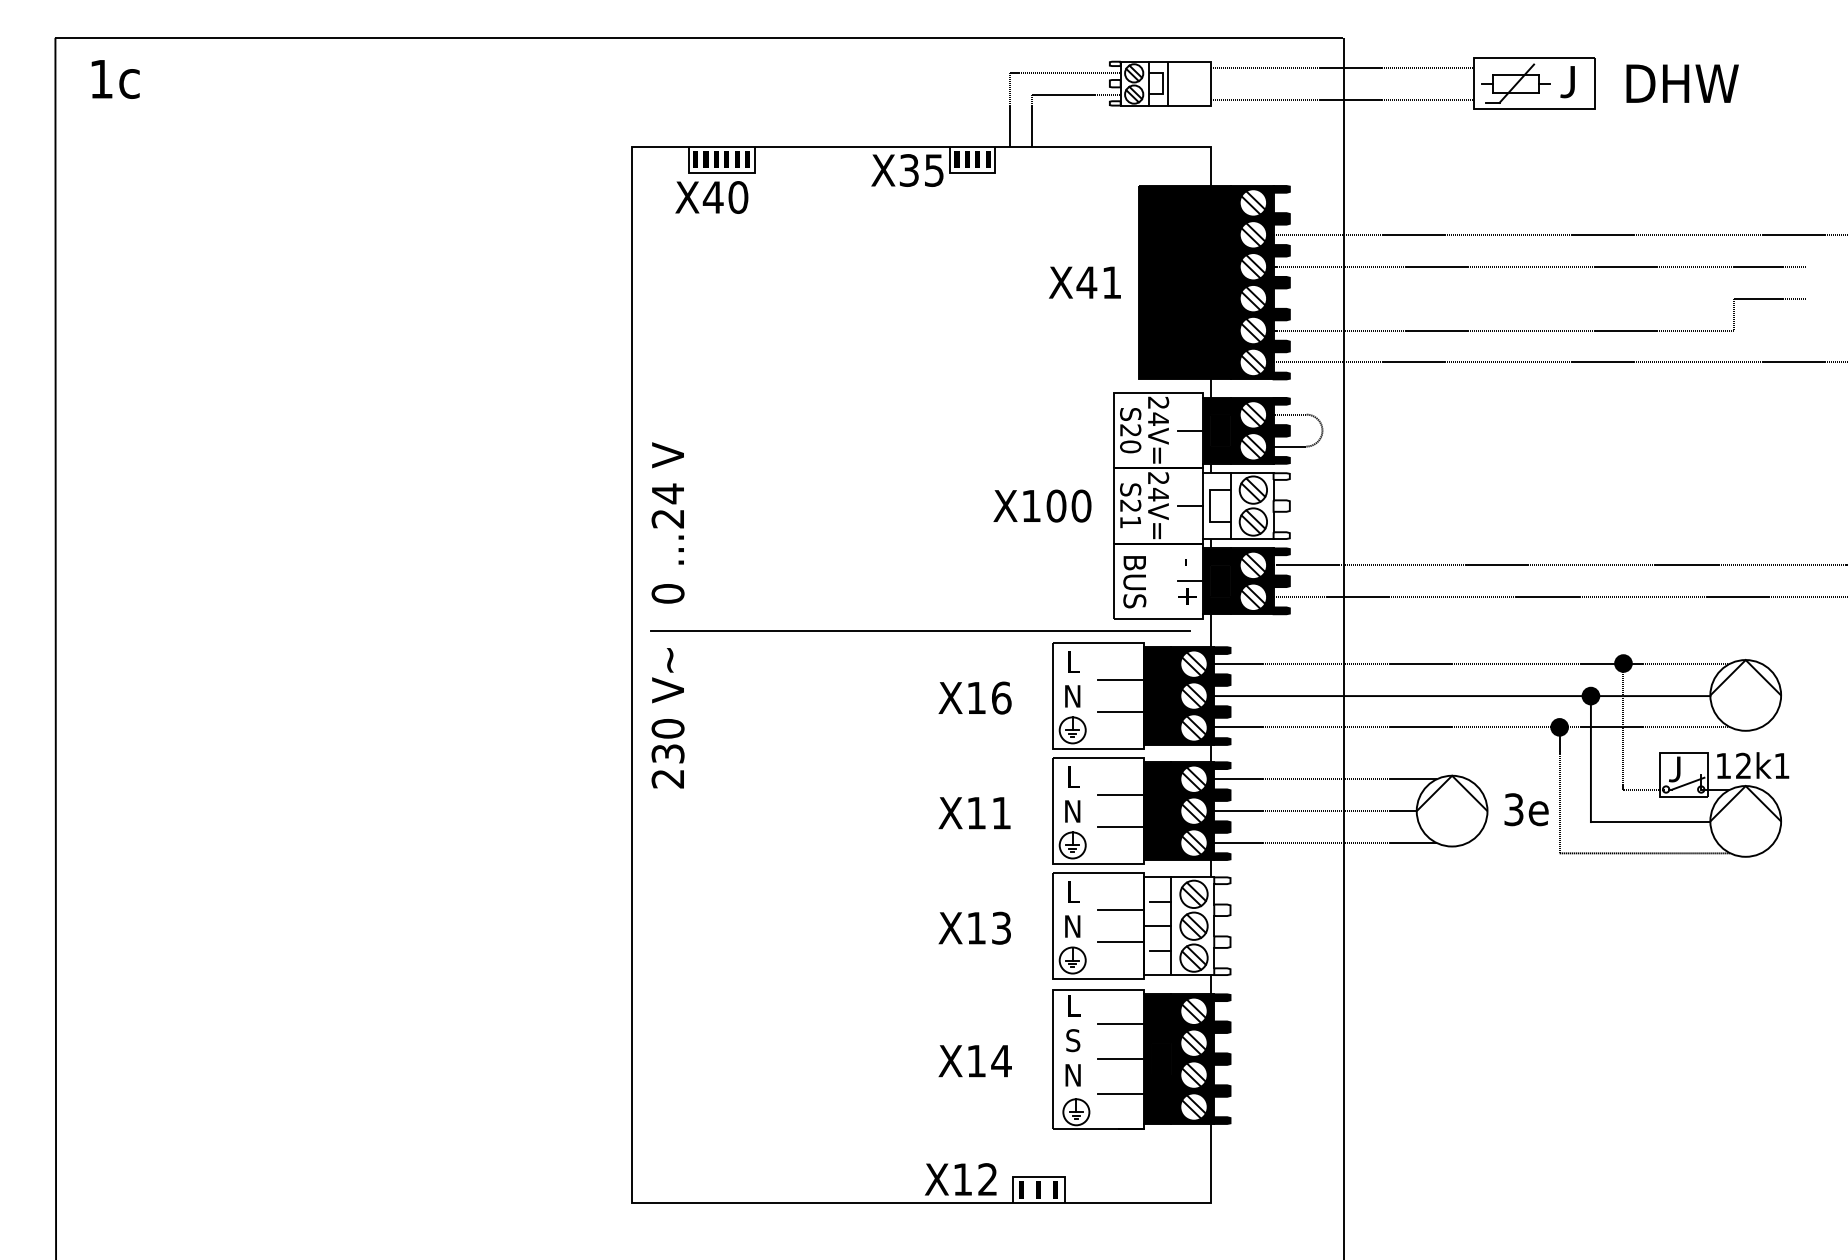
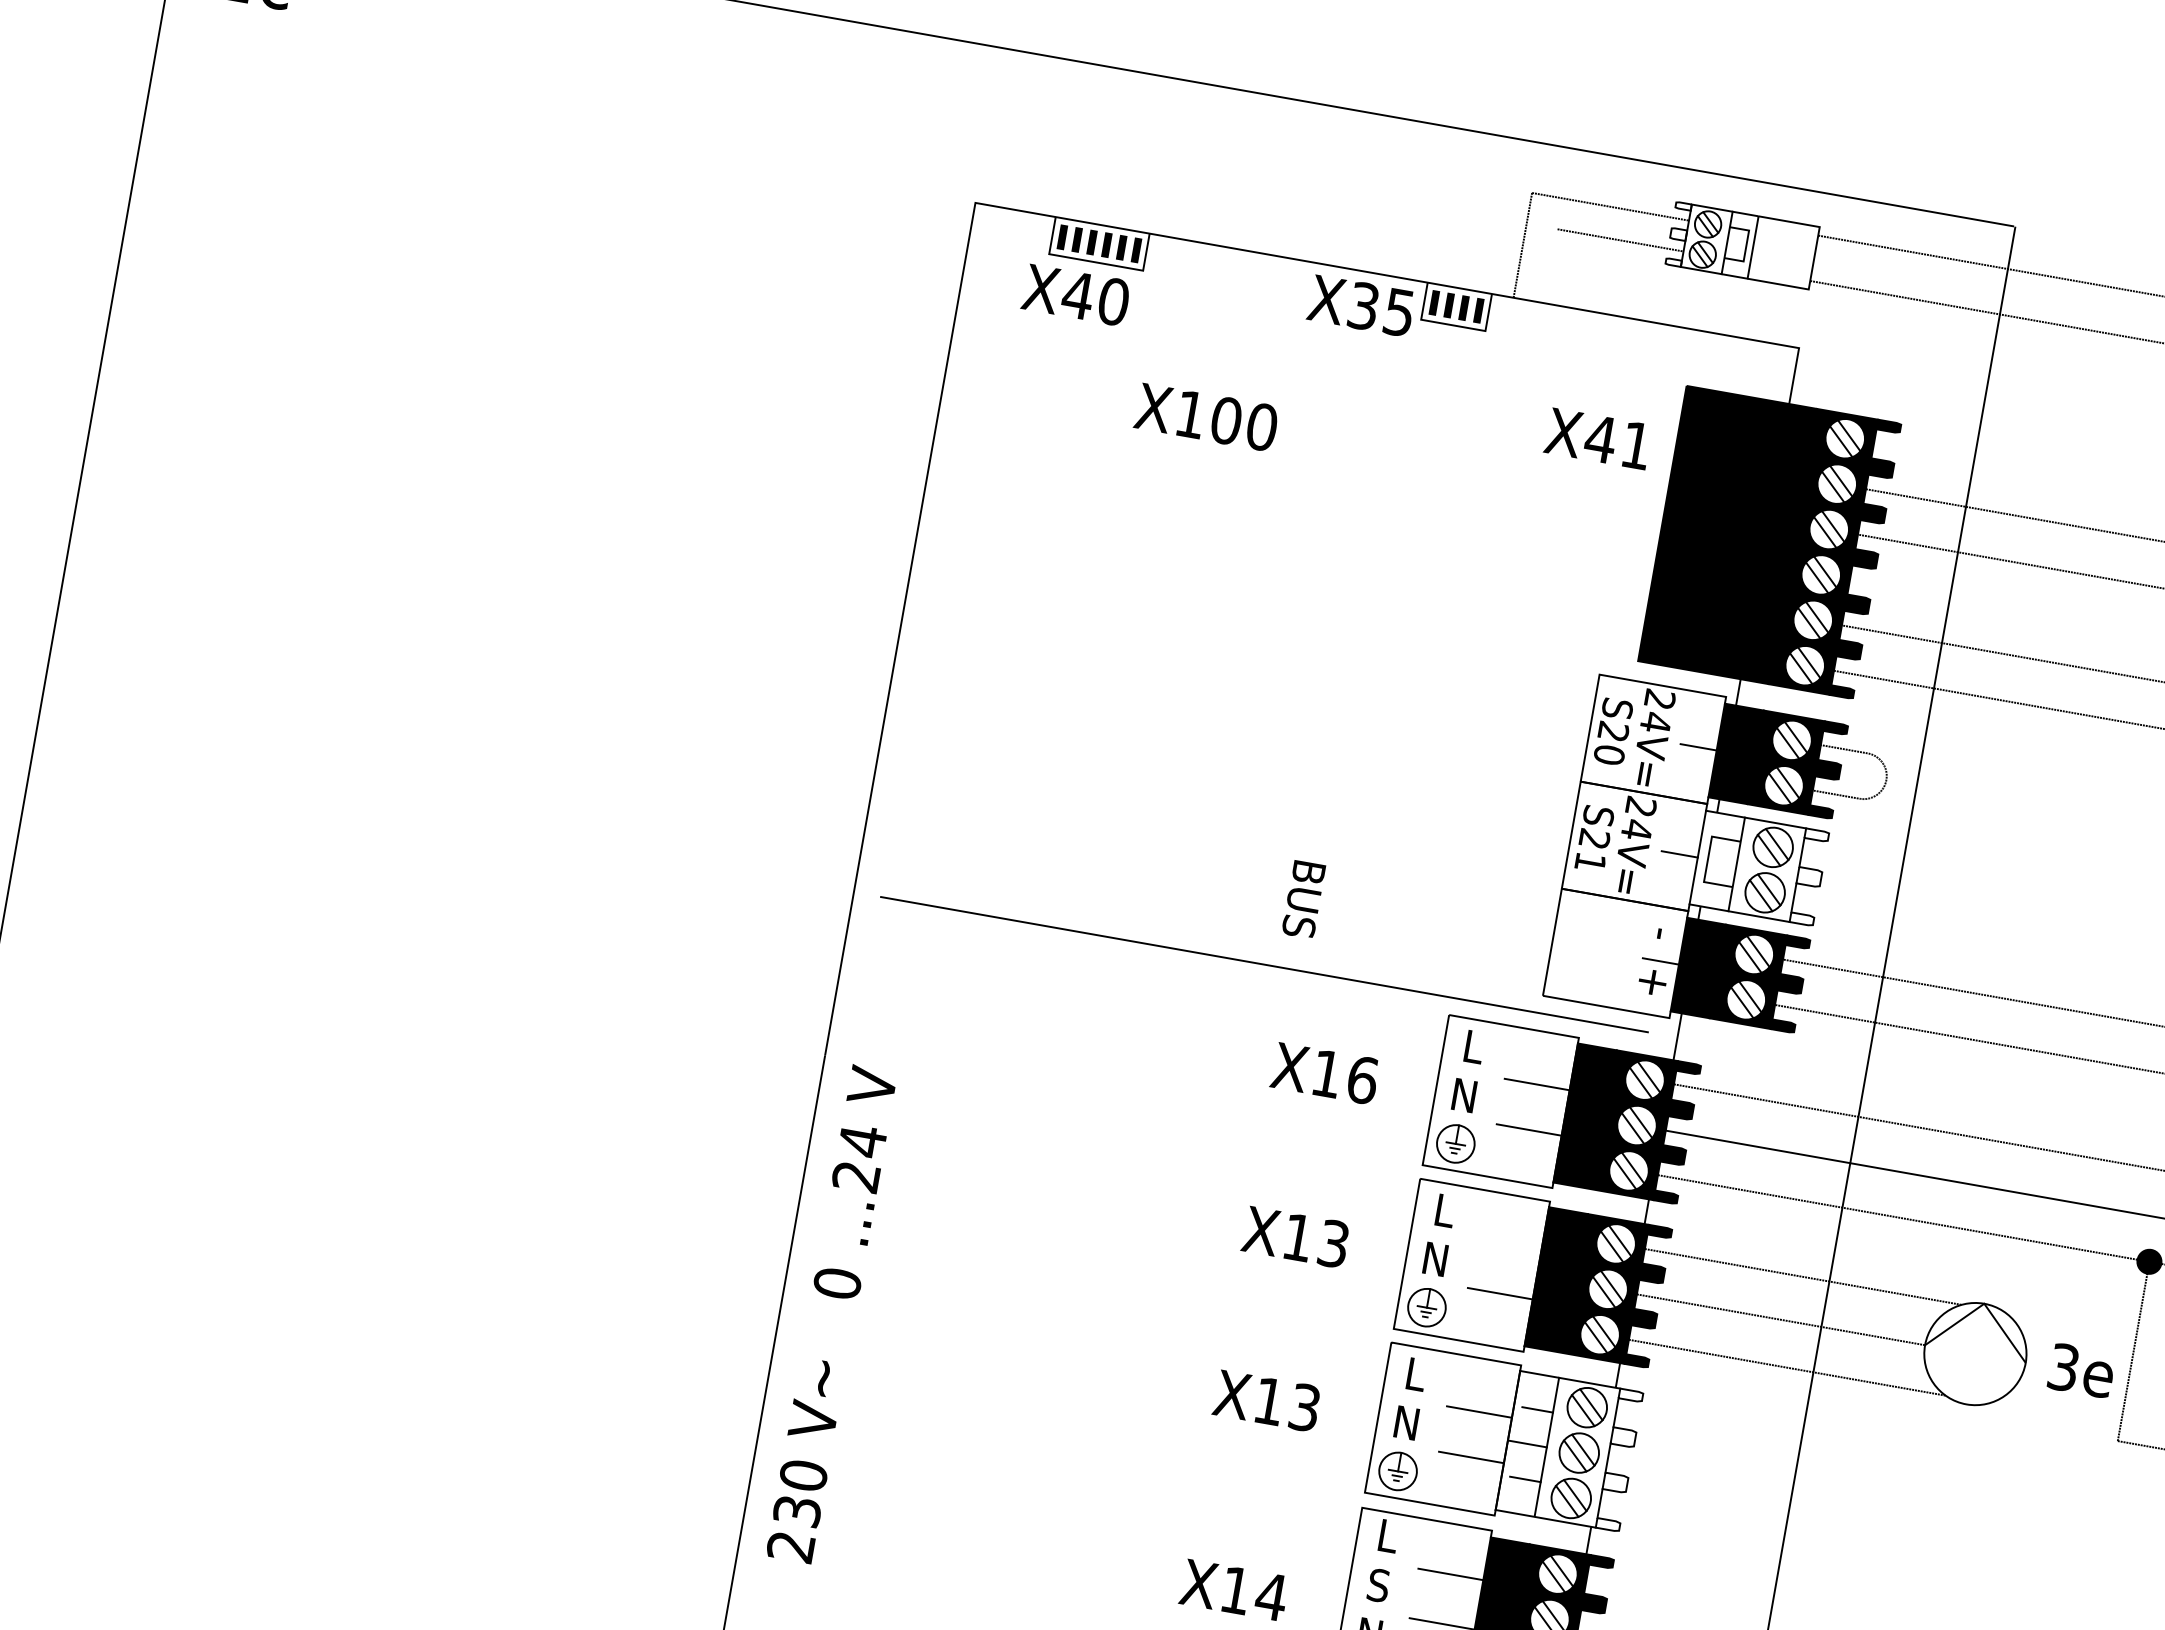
line: (1032, 120) -> (1551, 266), removed
text: (1084, 282) -> (1597, 438), moved
text: (1042, 505) -> (1206, 416), moved
text: (1134, 582) -> (1303, 900), moved
text: (667, 615) -> (831, 1314), moved
line: (1120, 795) -> (1507, 1248), removed
text: (1001, 812) -> (1333, 1242), X11 -> X13

